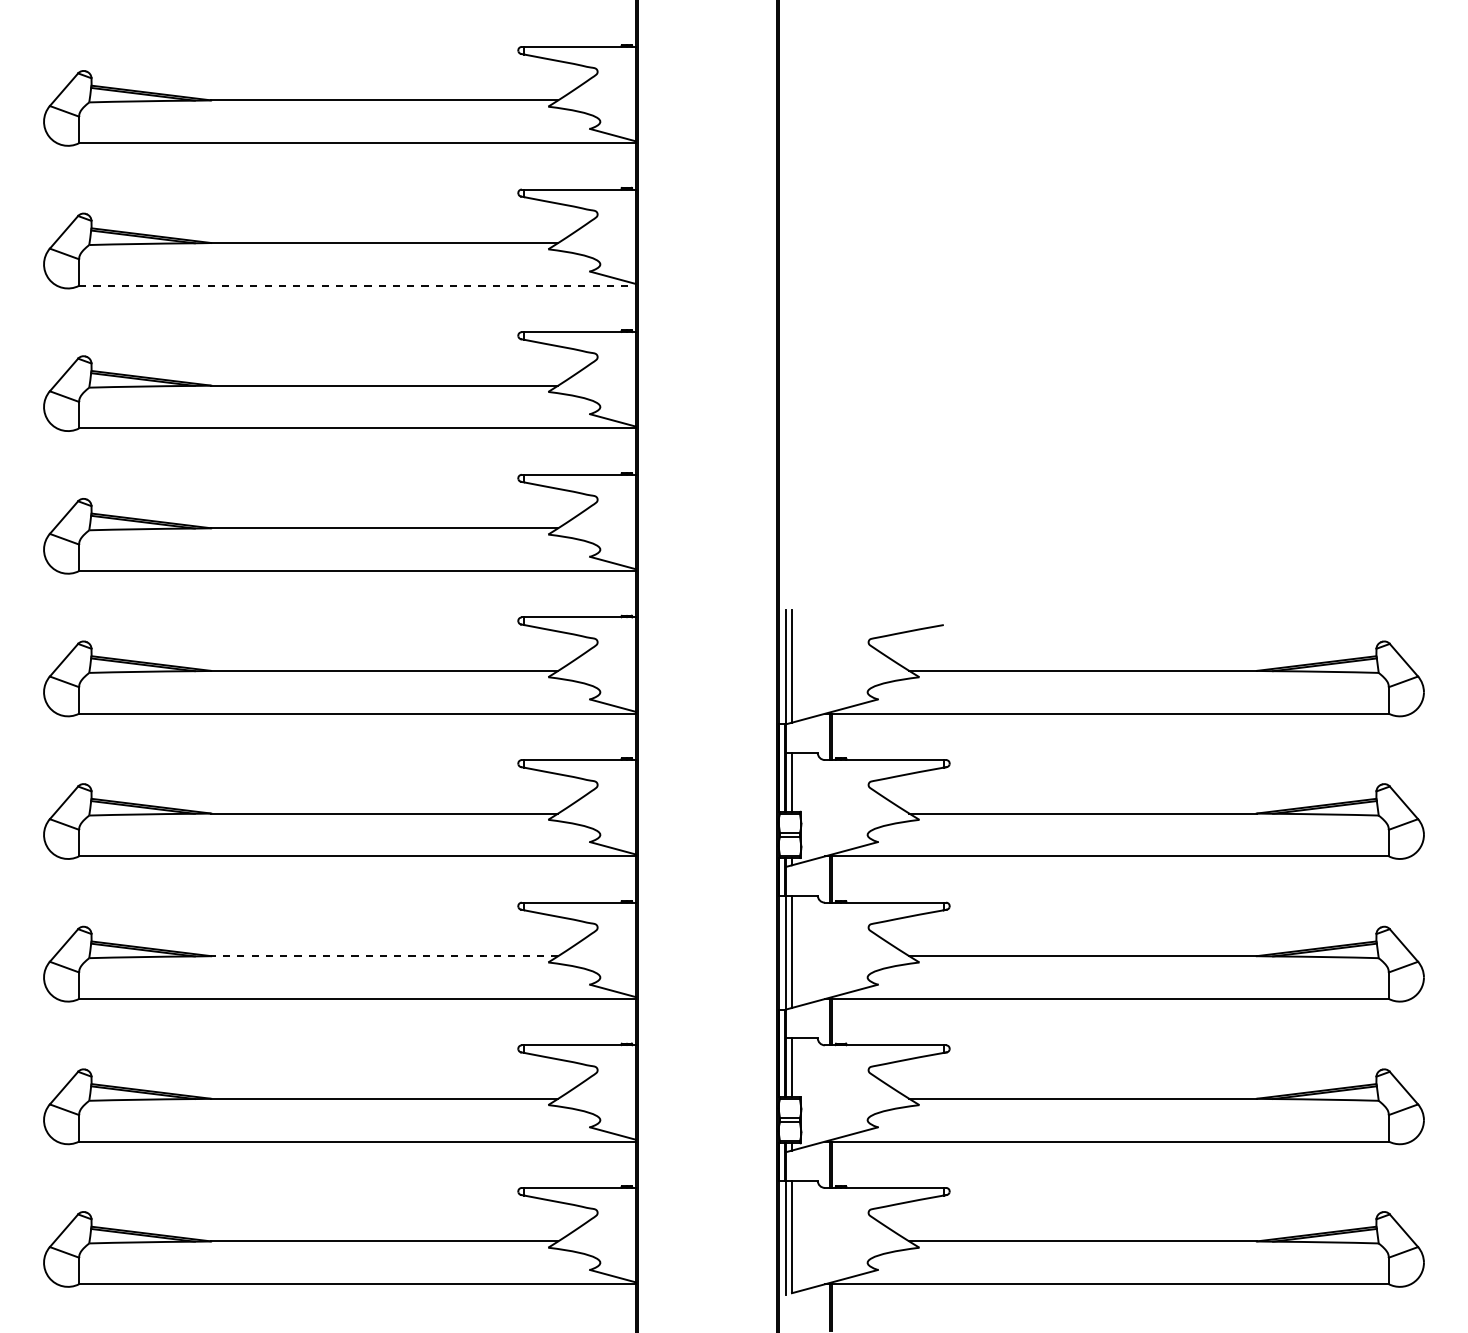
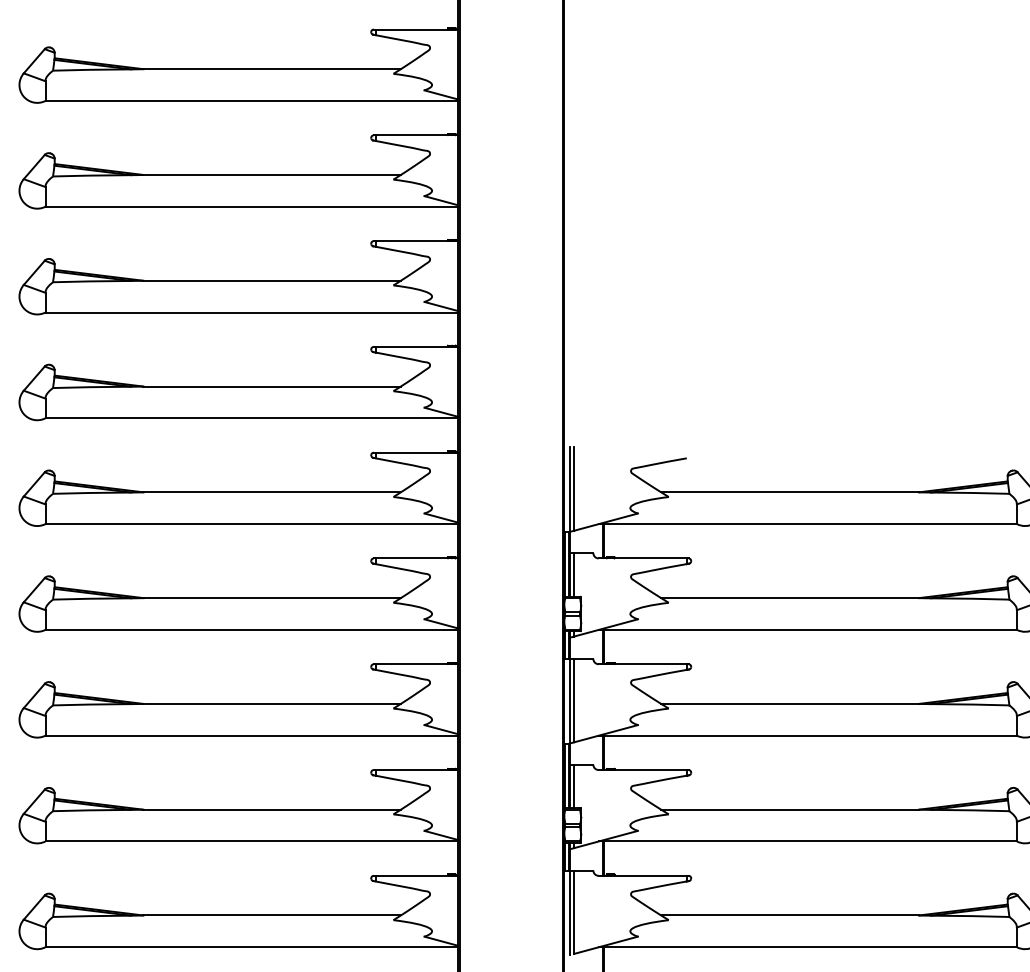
line: (358, 285) -> (252, 206), dashed -> solid
line: (384, 956) -> (271, 704), dashed -> solid

